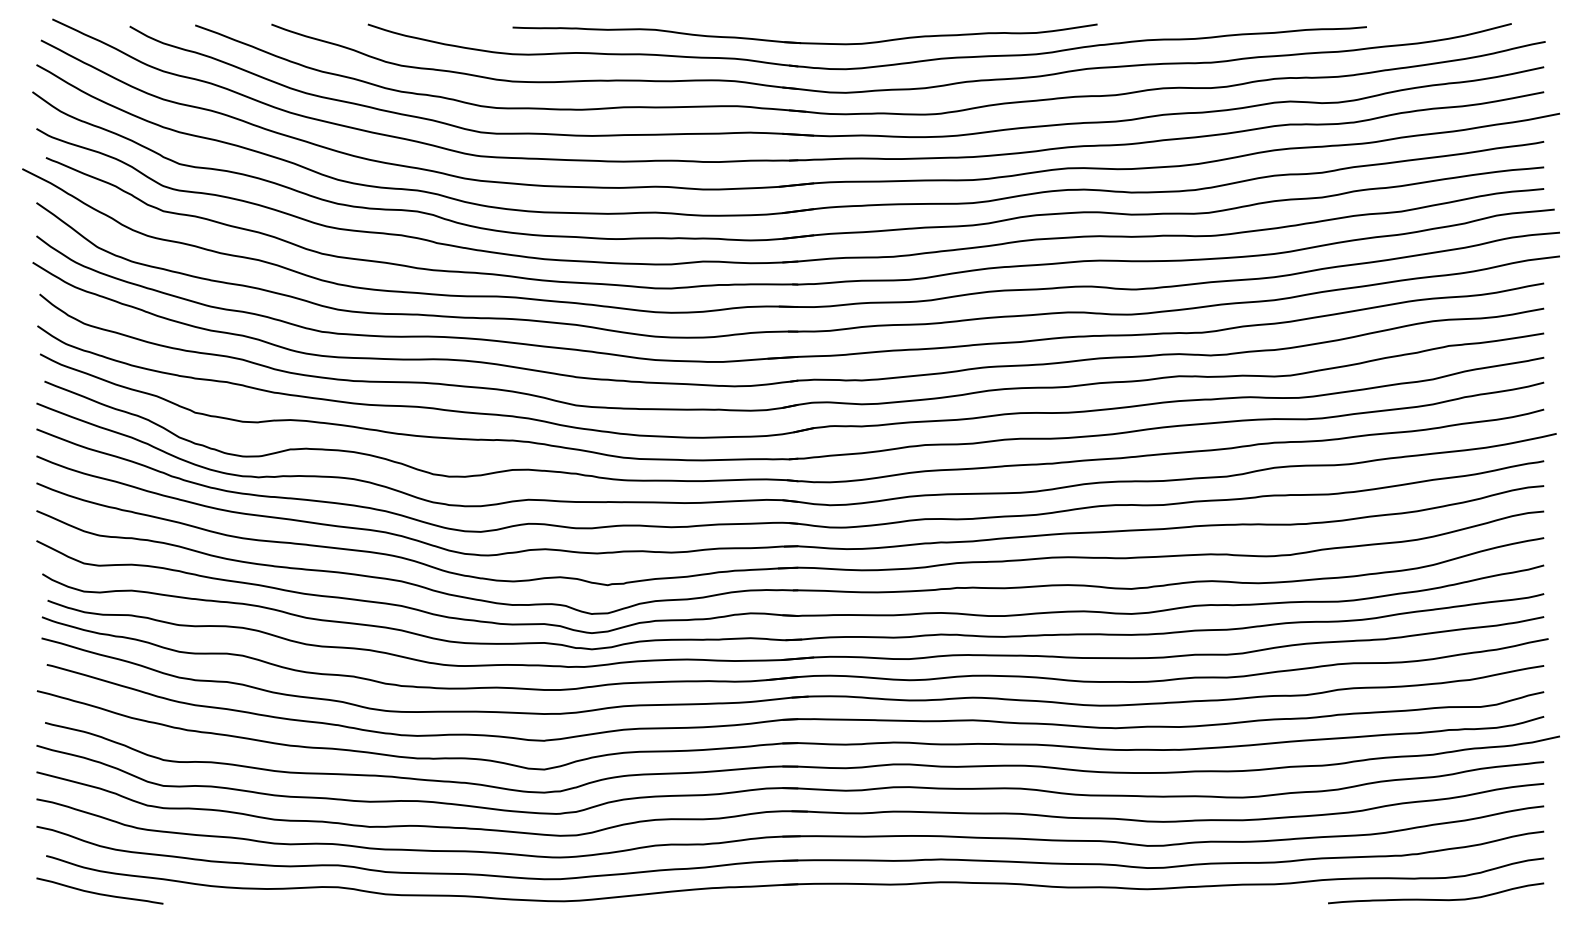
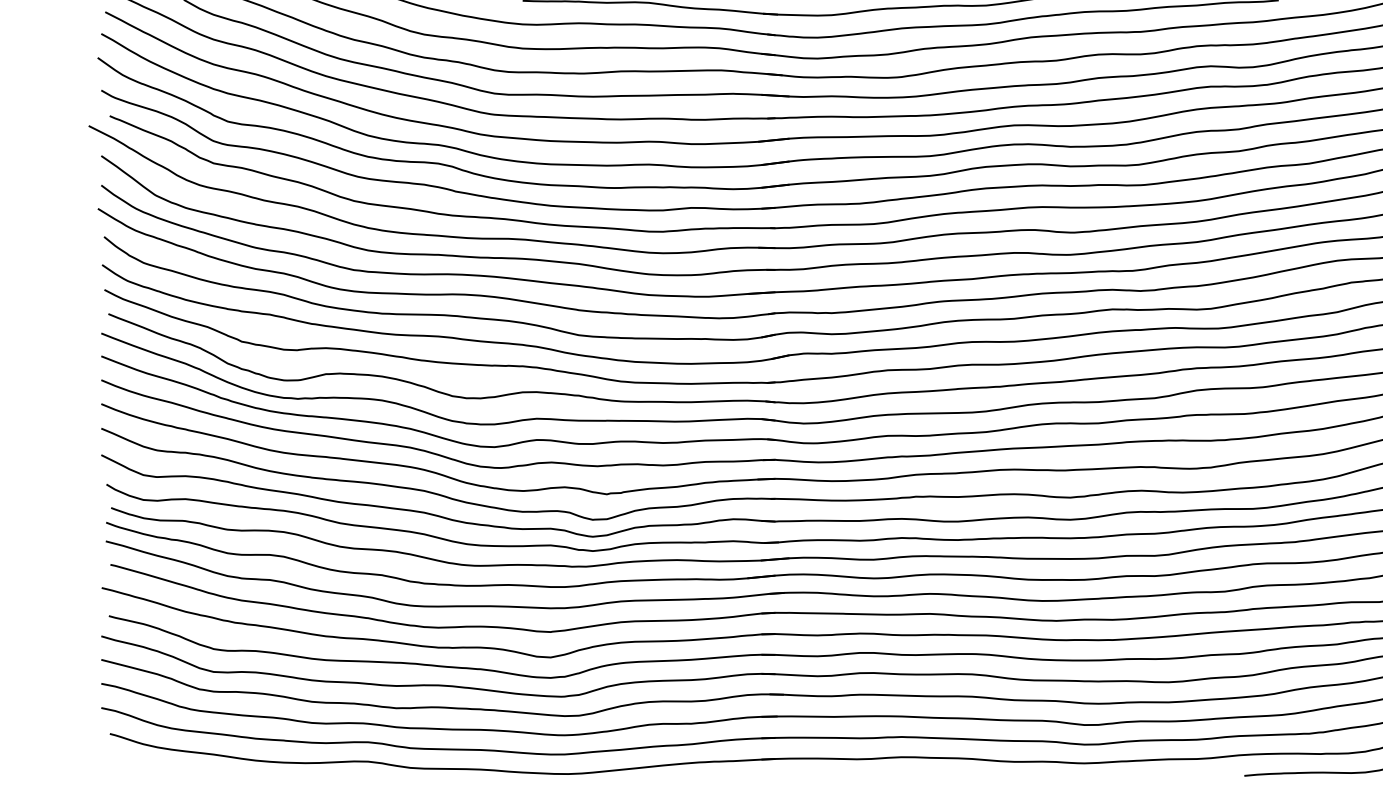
curve: (97, 892) -> (155, 766), removed

